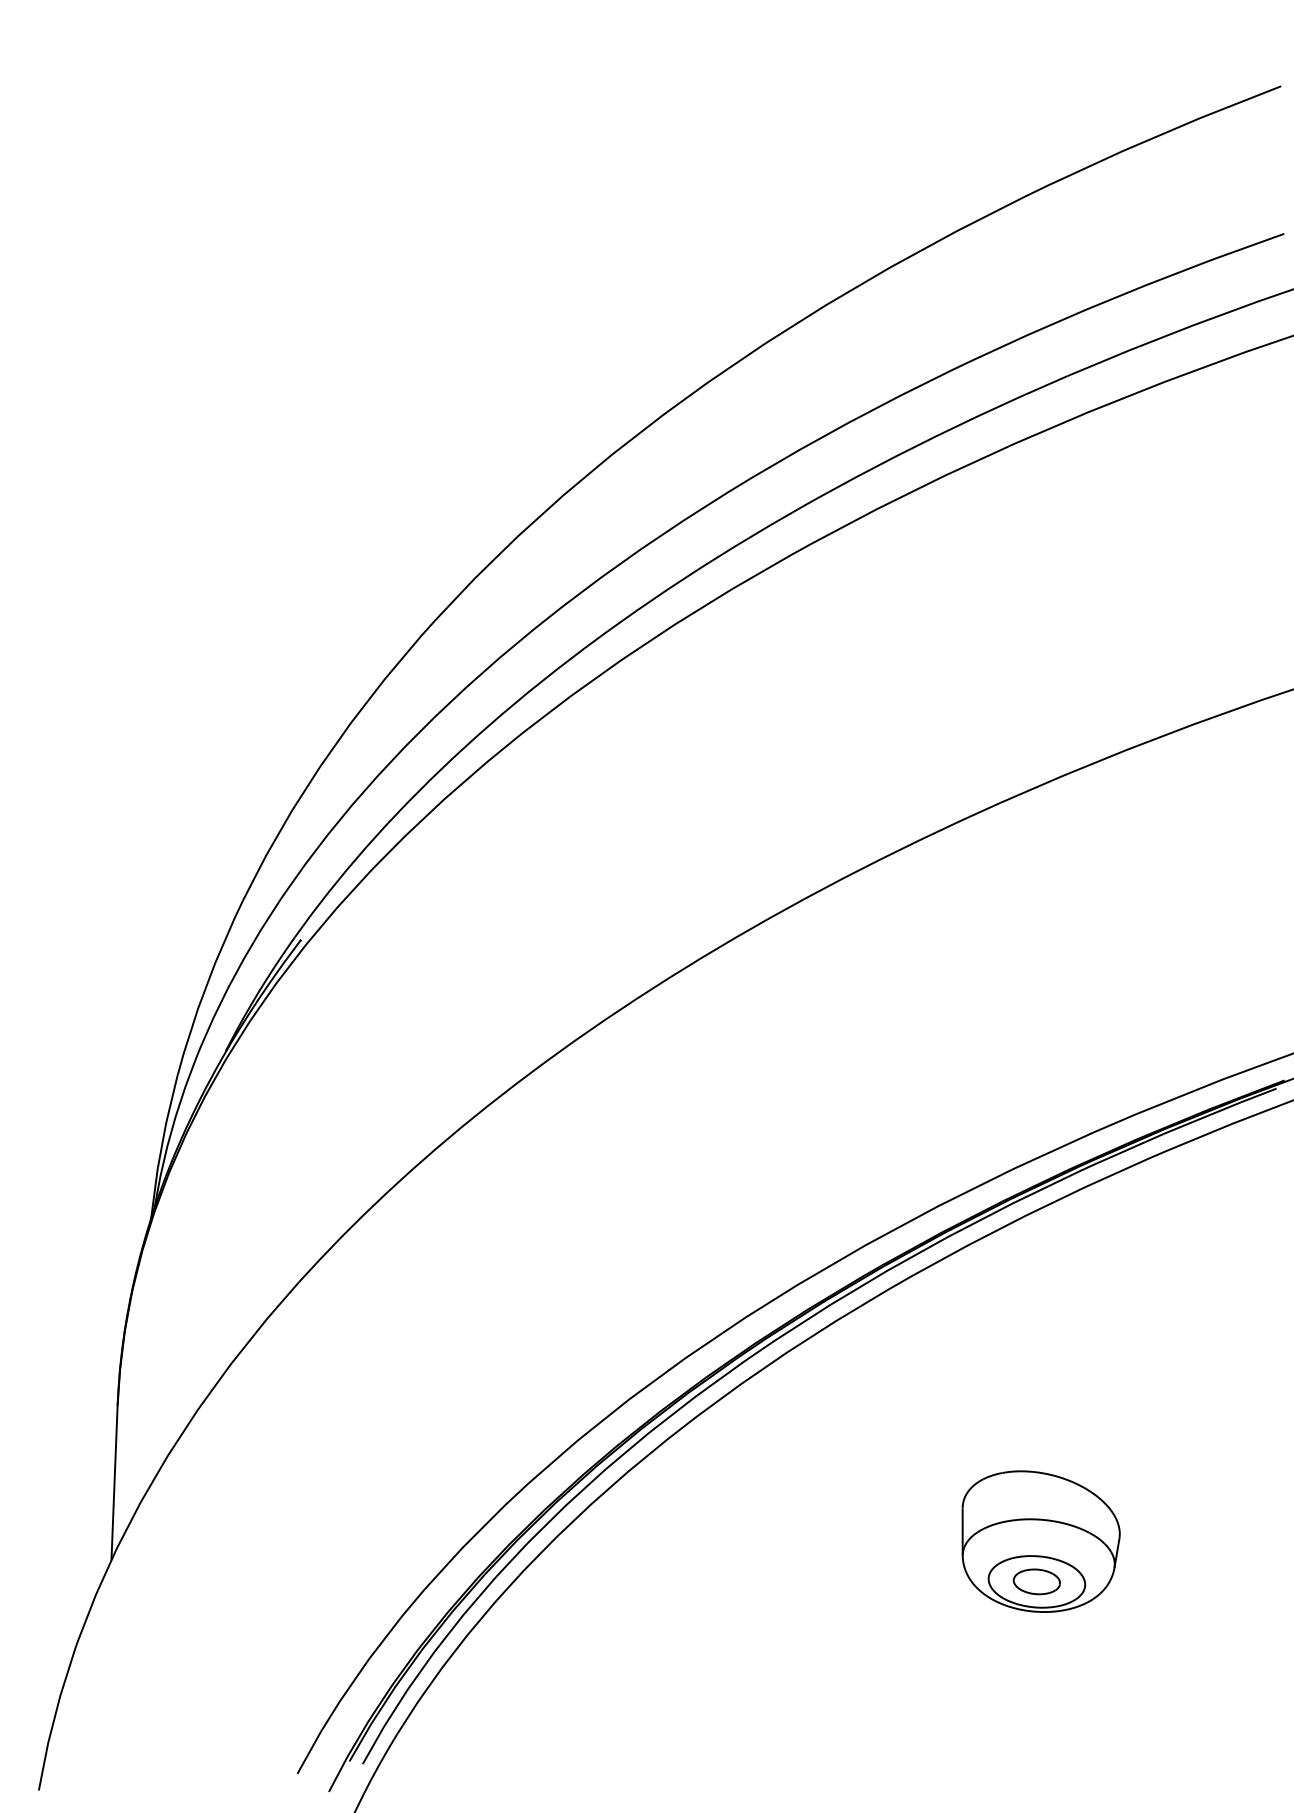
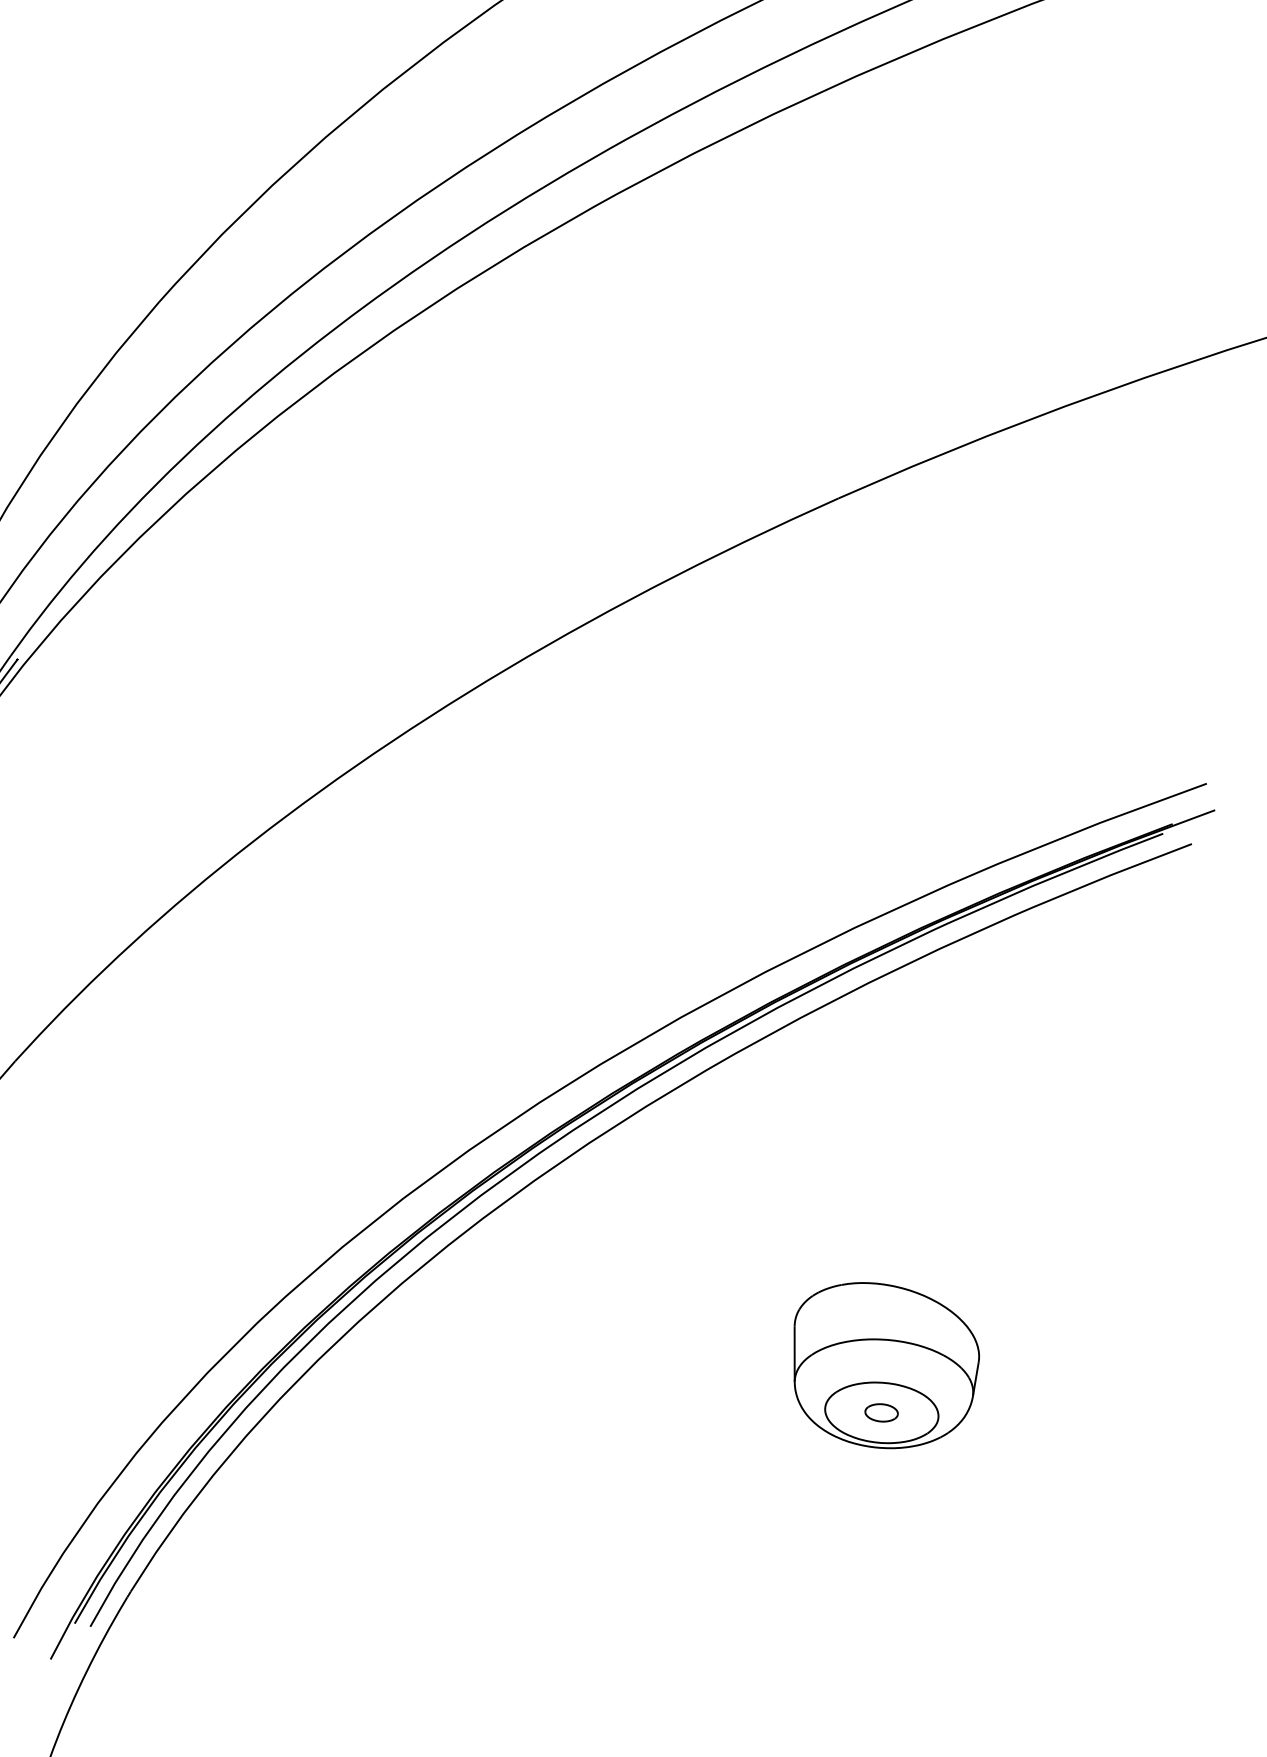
part: (1036, 1581) -> (881, 1412), size x0.6

